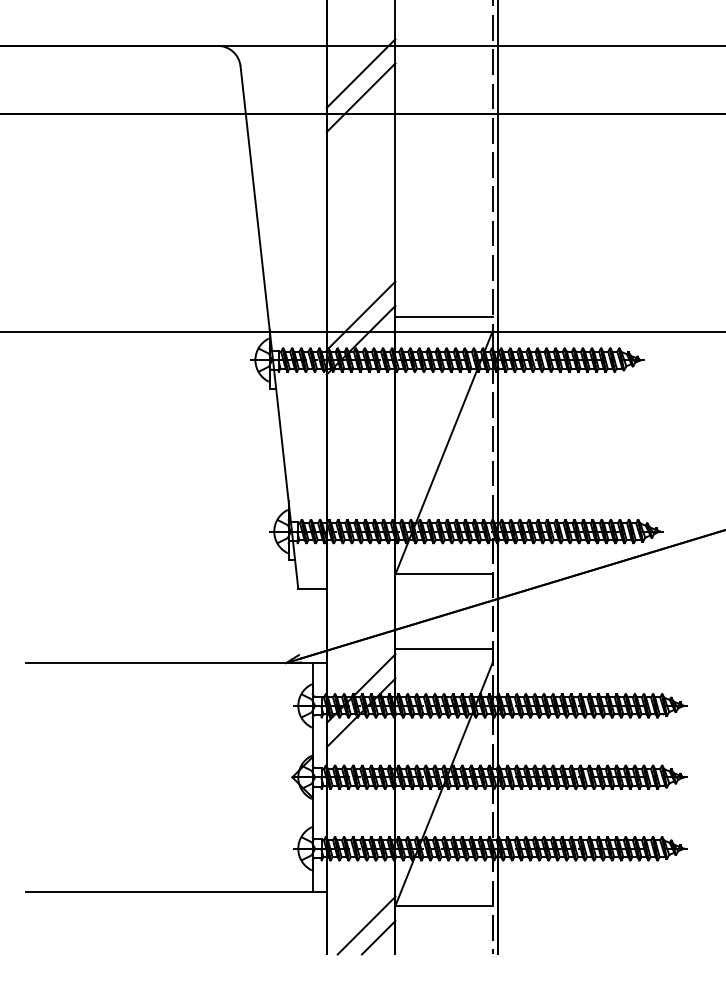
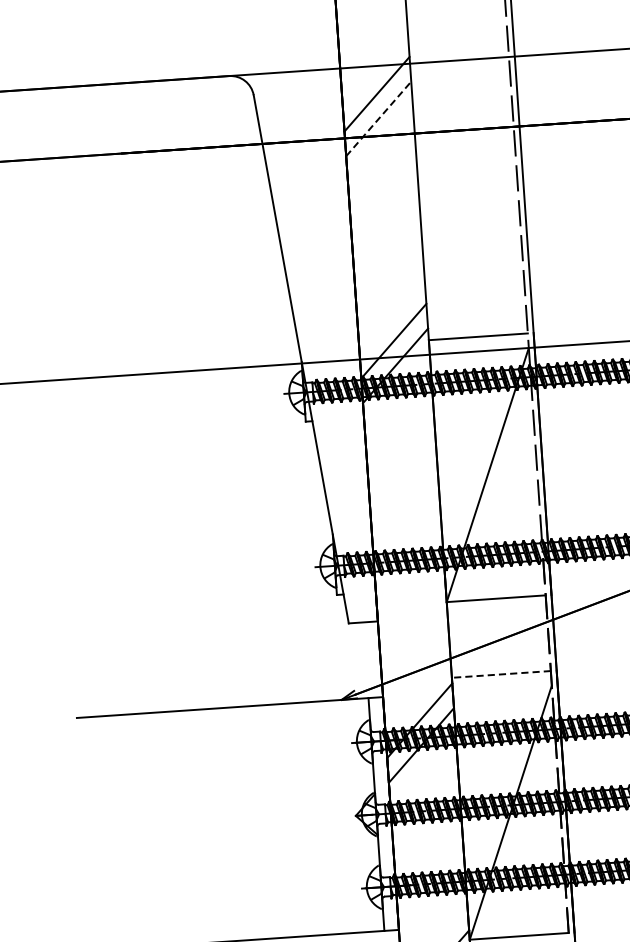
line: (361, 97) -> (379, 118), solid -> dashed
line: (444, 648) -> (501, 674), solid -> dashed

